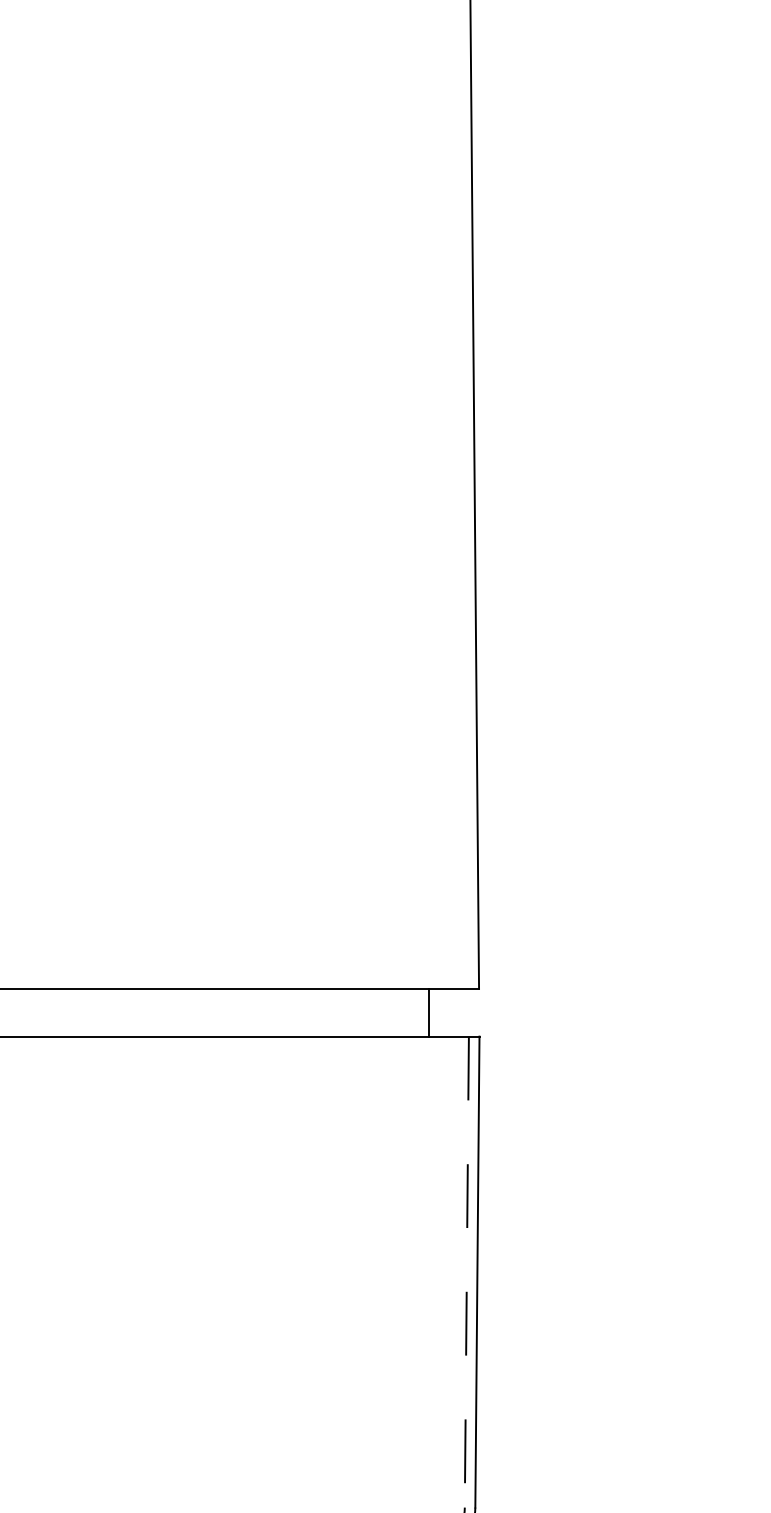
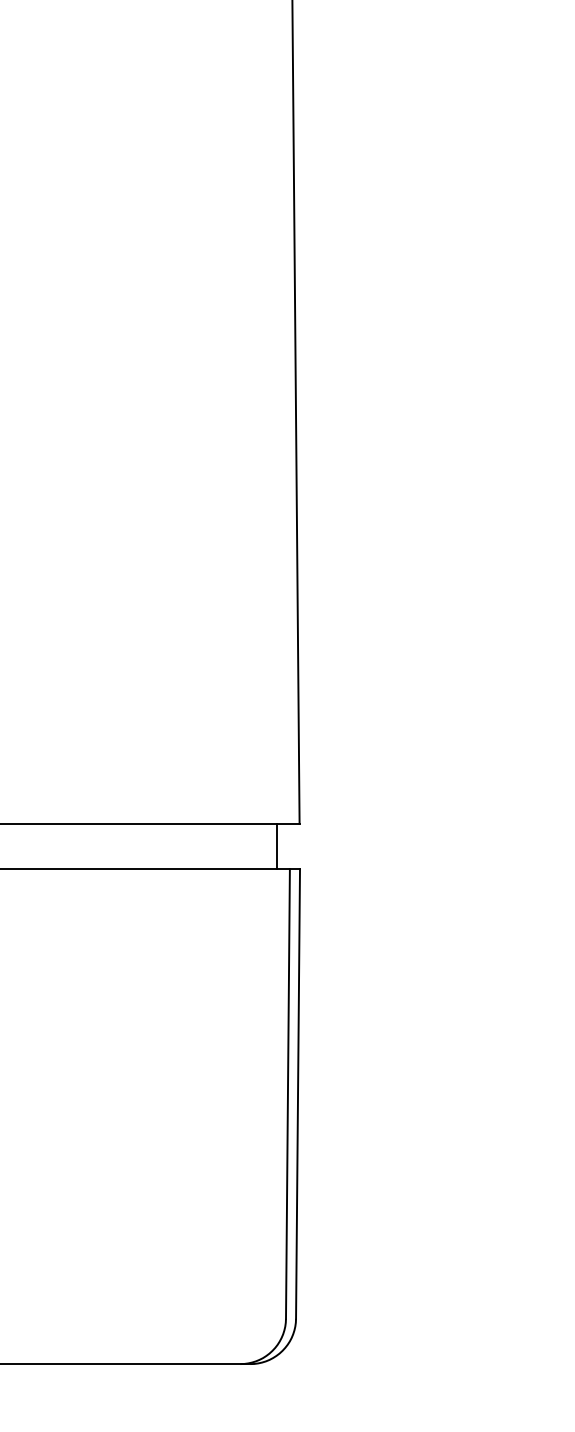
line: (428, 1012) -> (277, 846), moved
line: (466, 1272) -> (287, 1094), dashed -> solid

